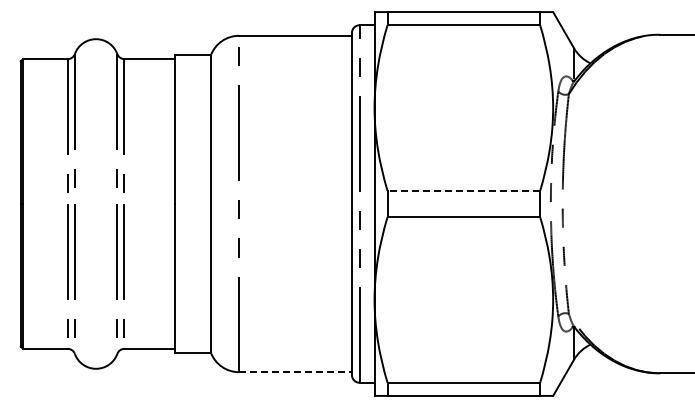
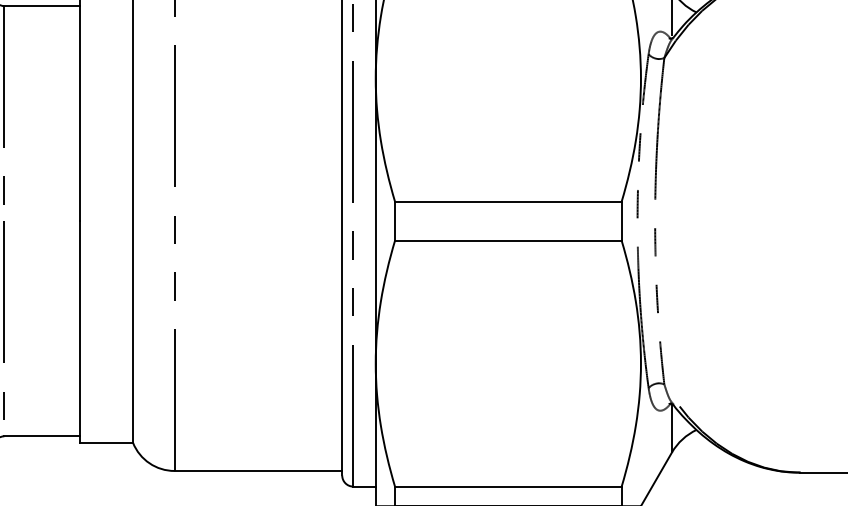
line: (463, 190) -> (507, 201), dashed -> solid
line: (296, 372) -> (259, 471), dashed -> solid

